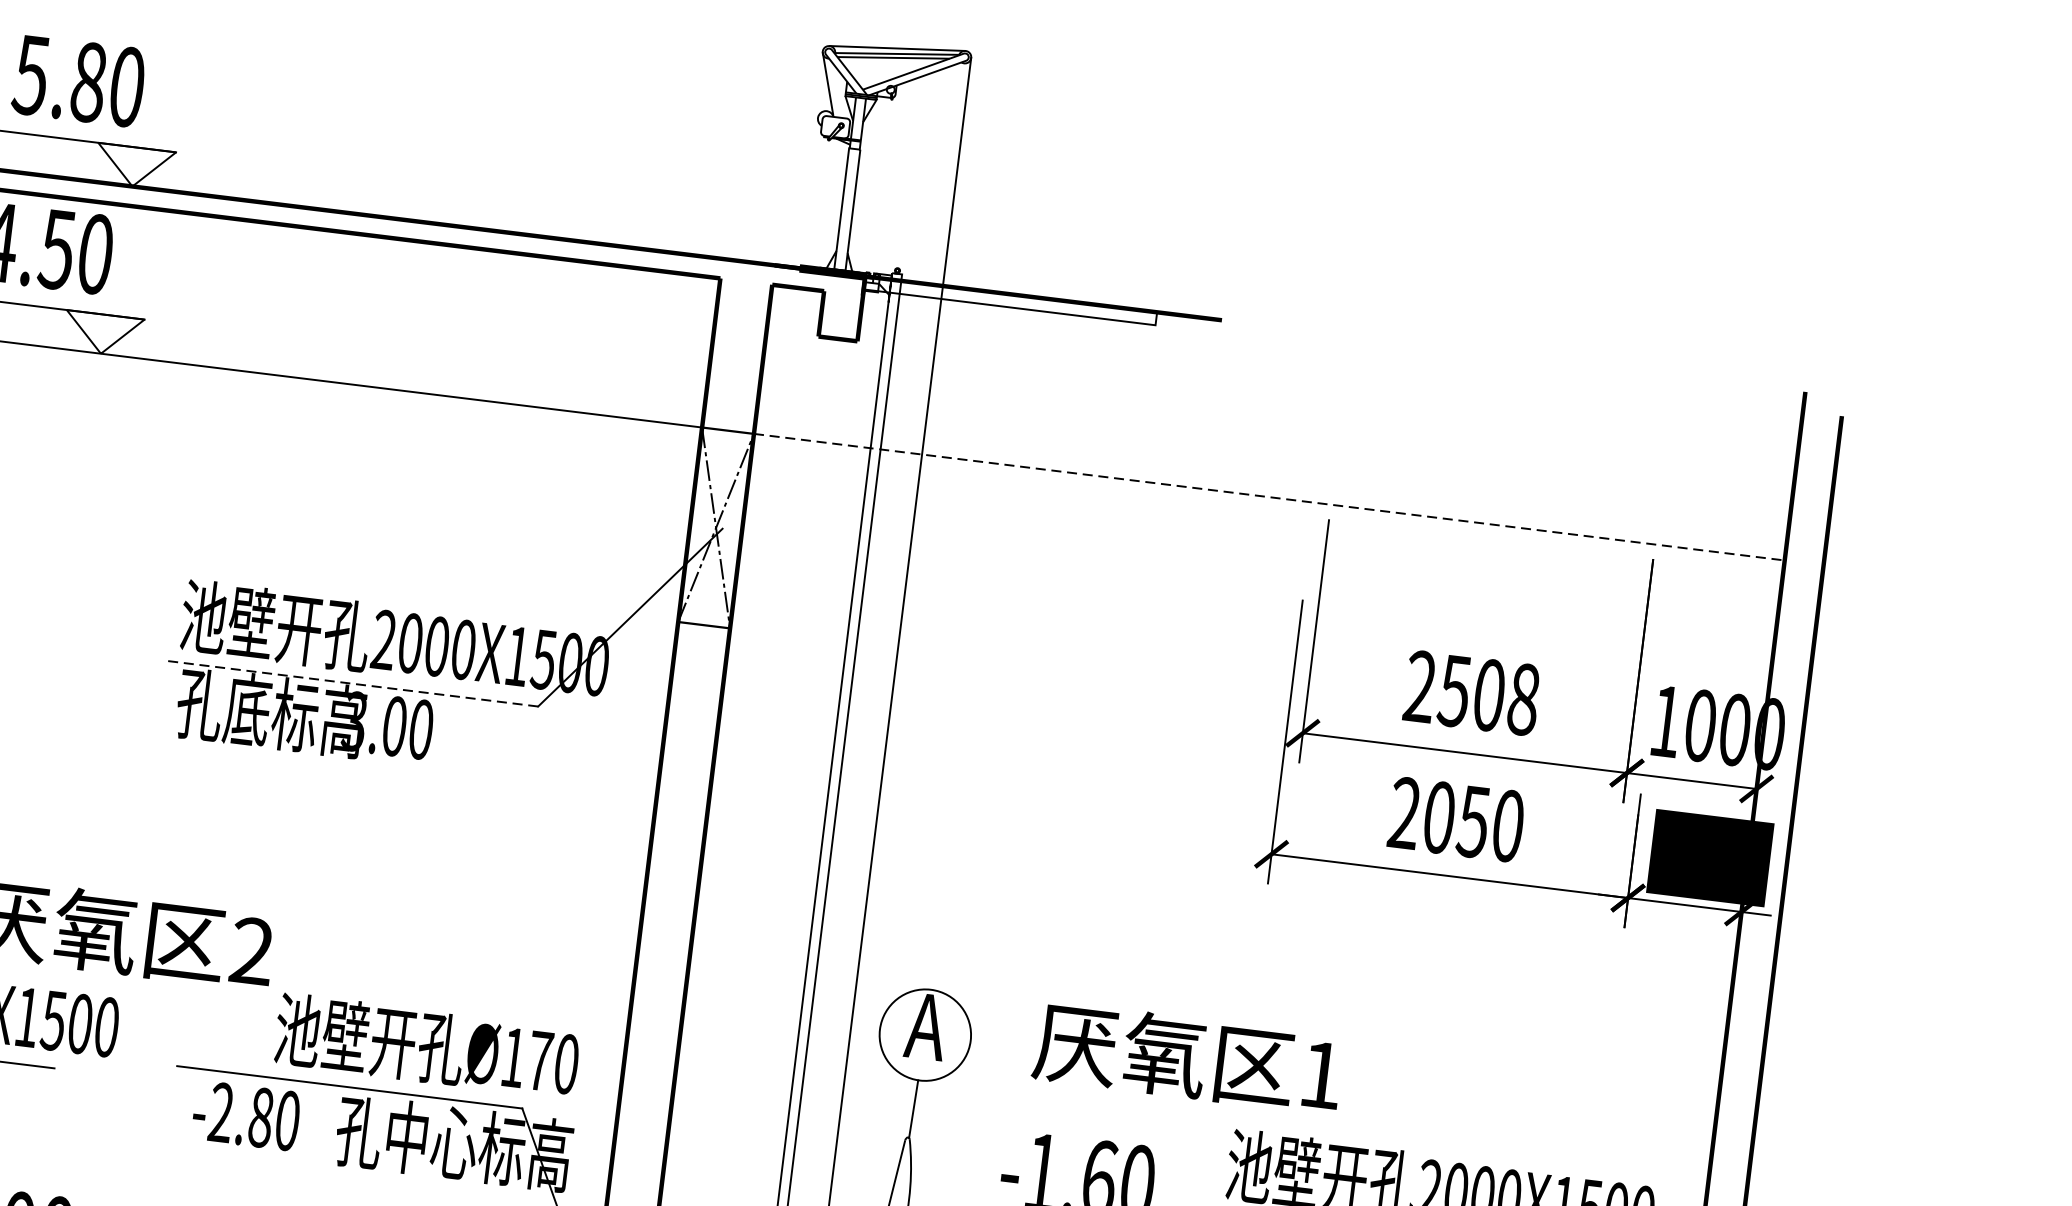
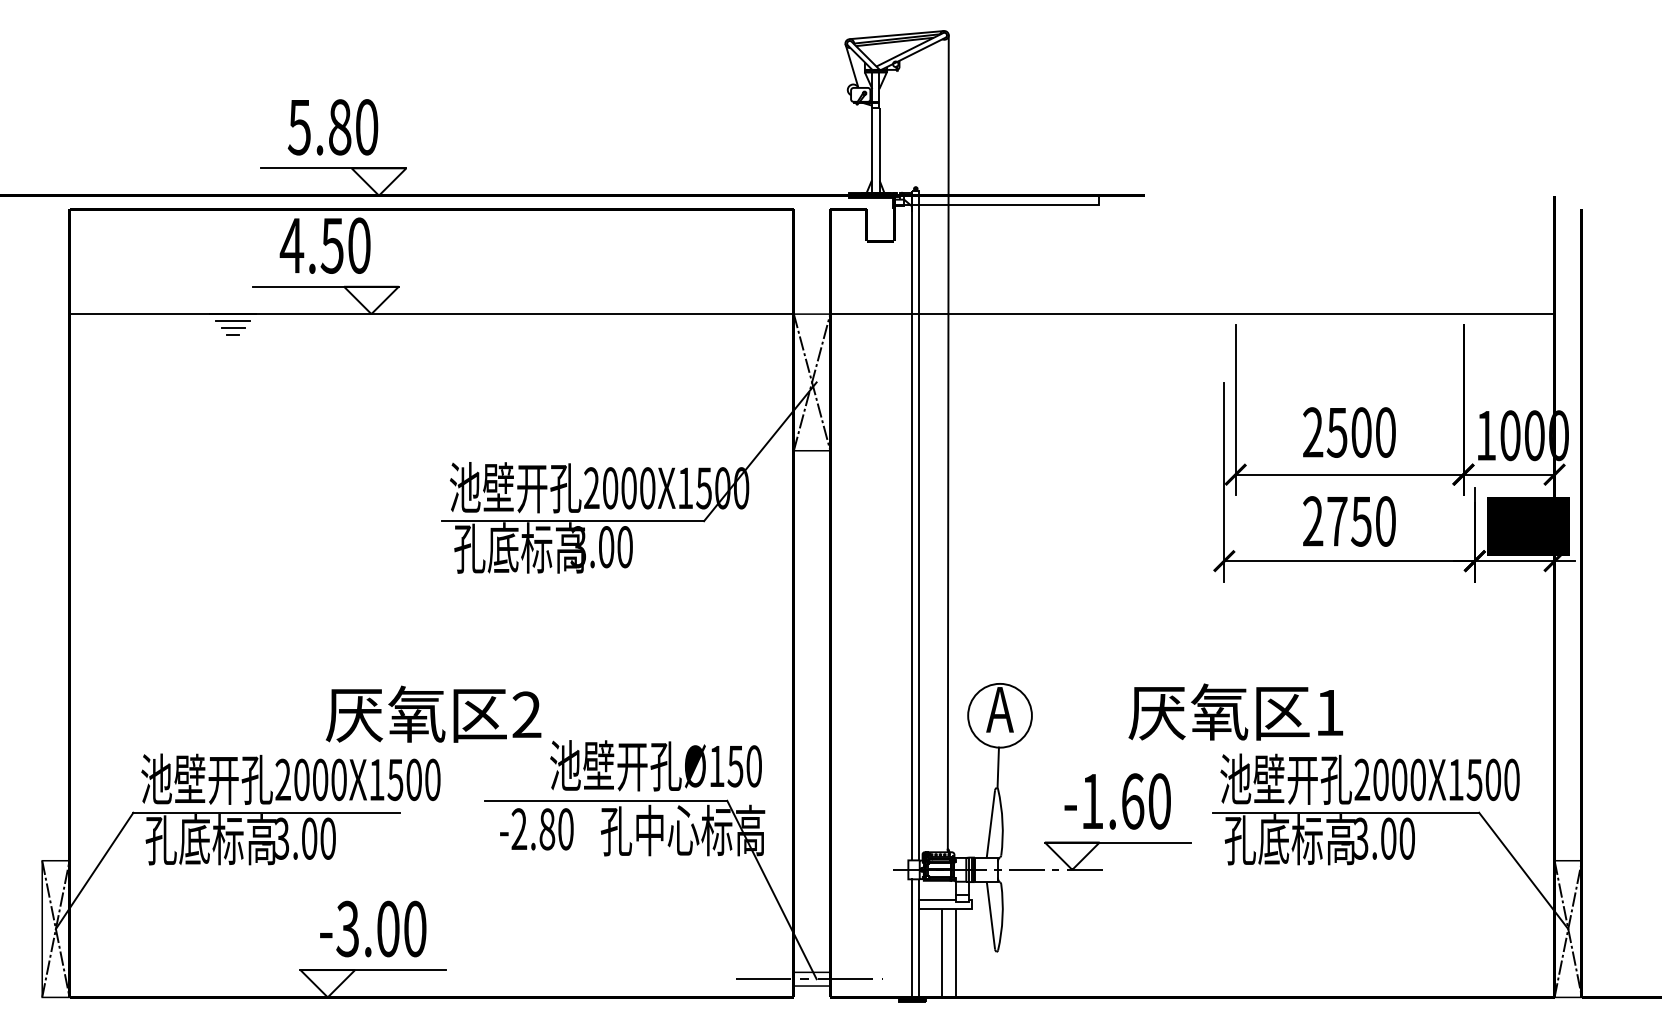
line: (1269, 497) -> (1192, 314), dashed -> solid
line: (350, 683) -> (572, 521), dashed -> solid
text: (1523, 699) -> (1385, 432), 2508 -> 2500
text: (1439, 817) -> (1337, 521), 2050 -> 2750
text: (1187, 1056) -> (1235, 711), moved
text: (539, 1061) -> (735, 766), Ø170 -> Ø150

